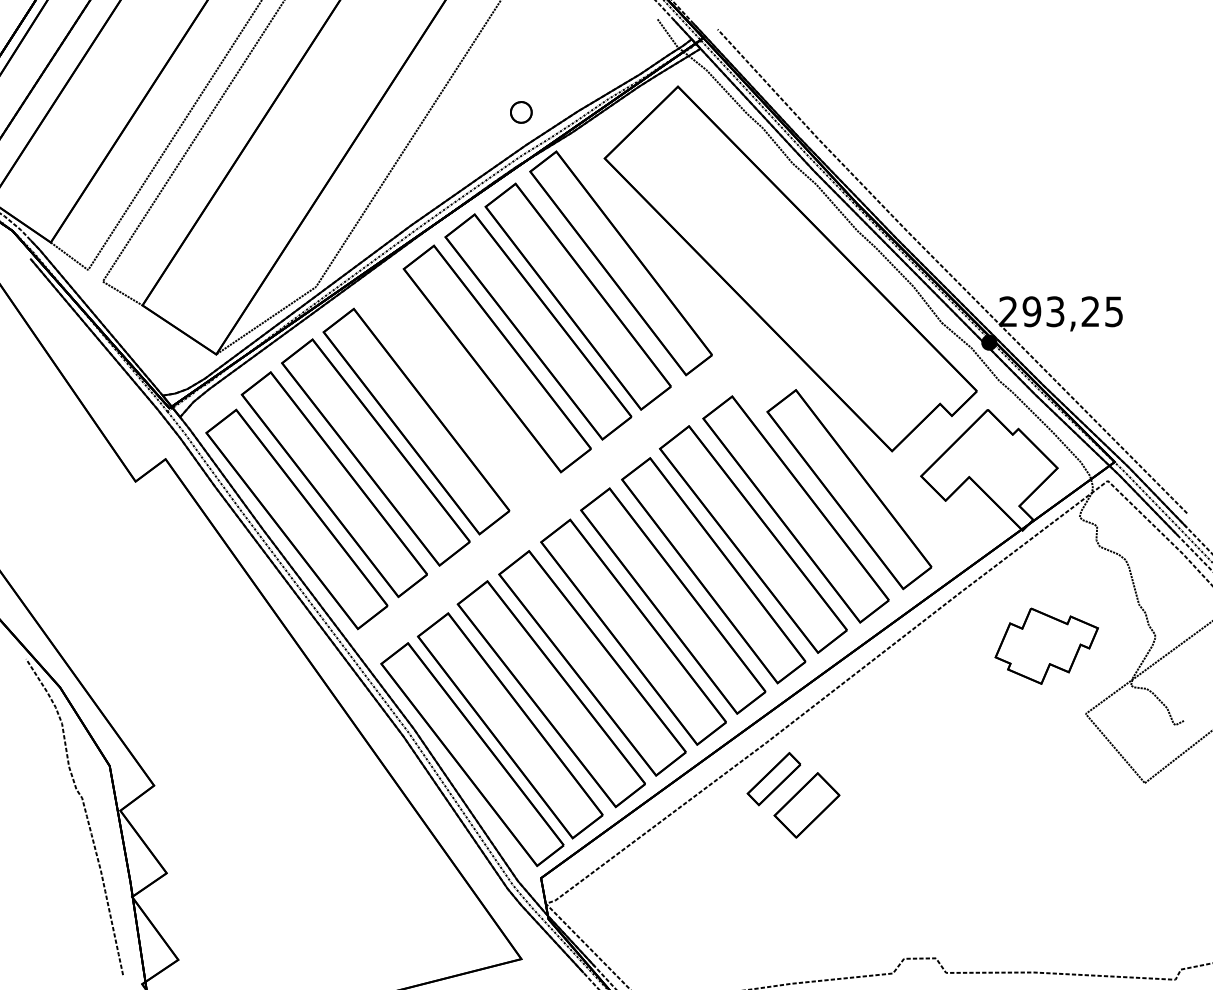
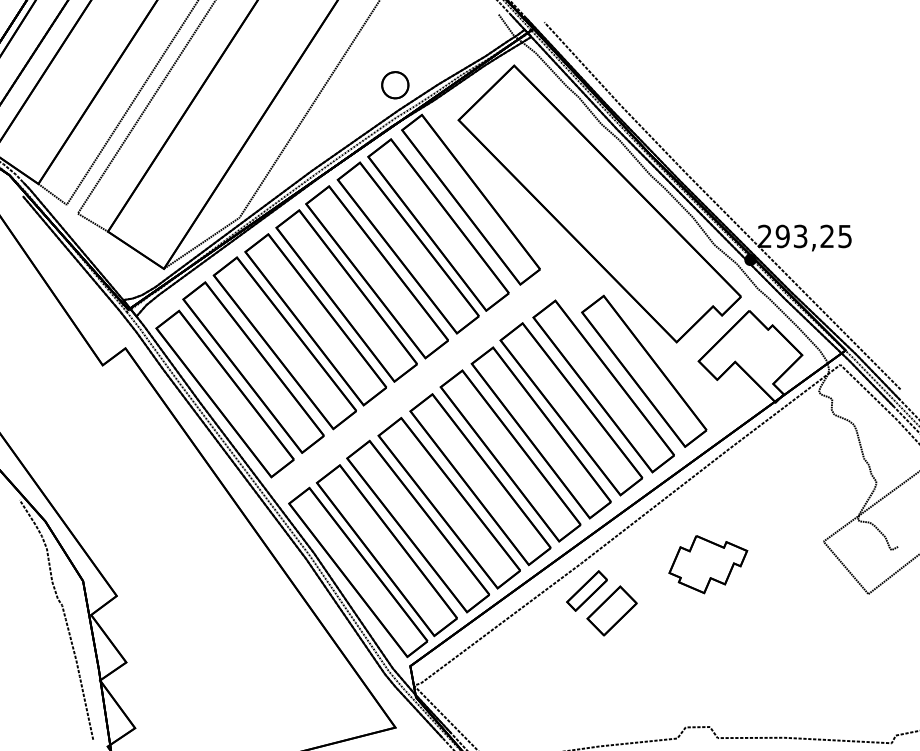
part: (521, 112) -> (395, 85), size x1.67
part: (456, 390) -> (346, 296), added
part: (1046, 645) -> (708, 564), moved

